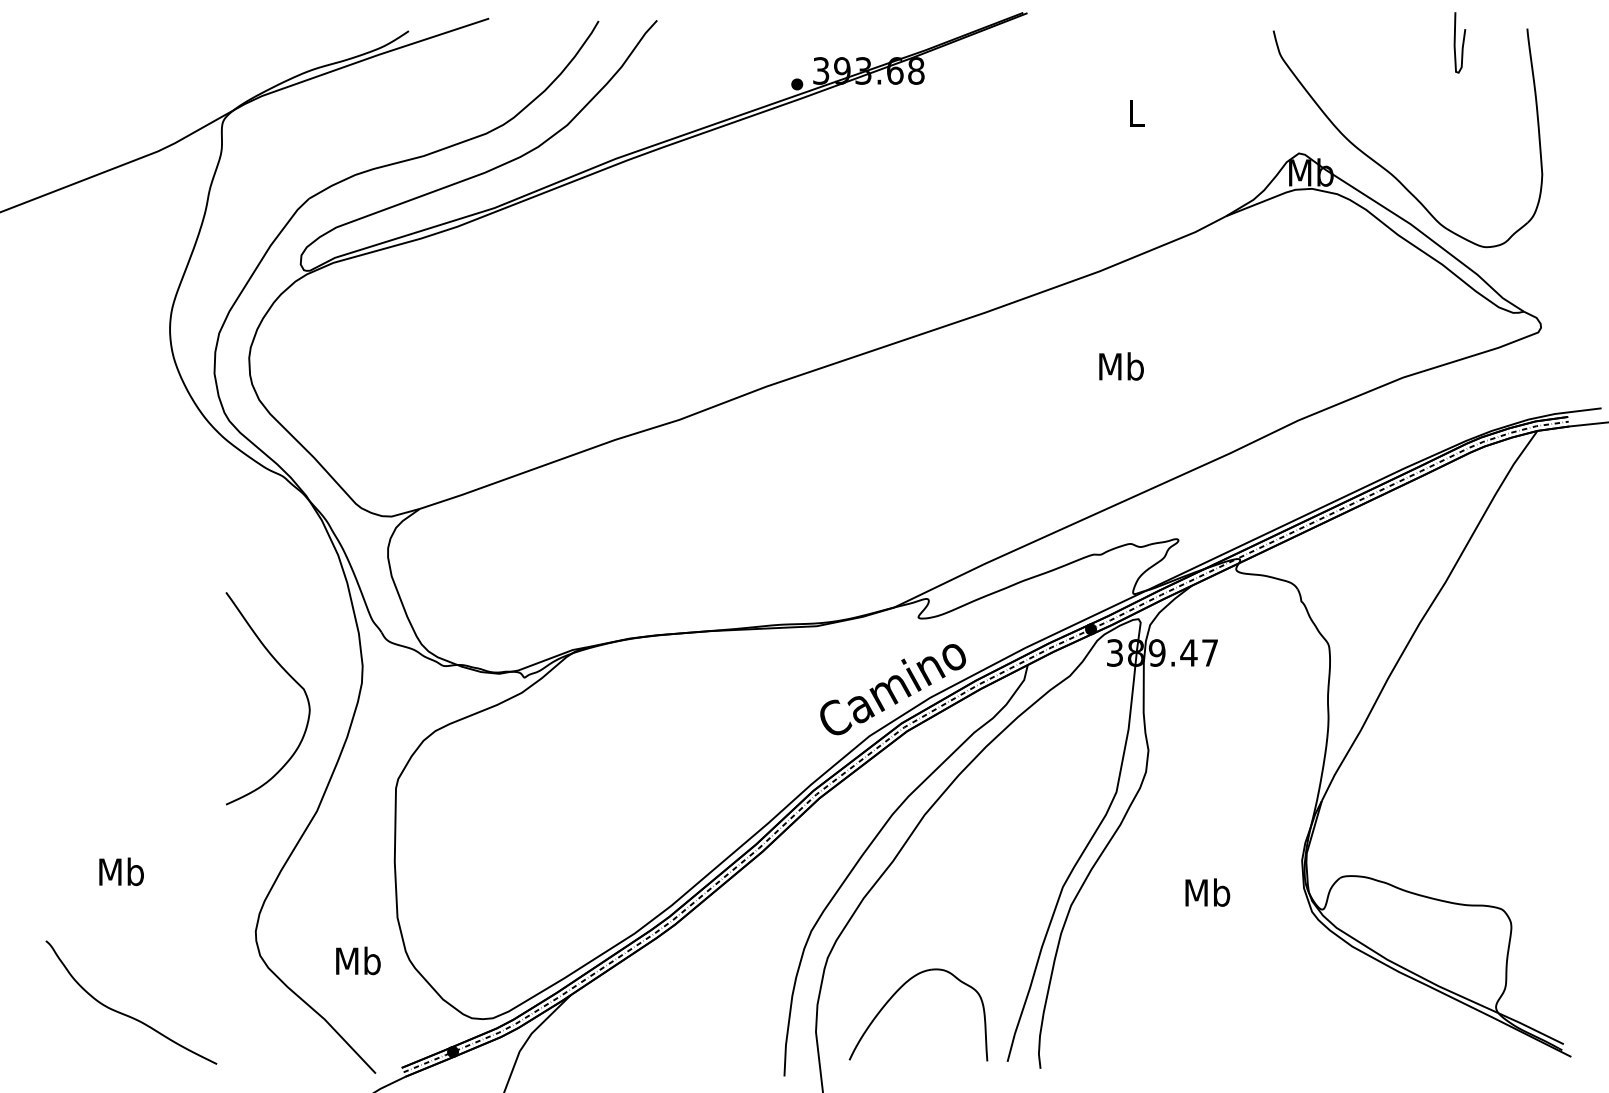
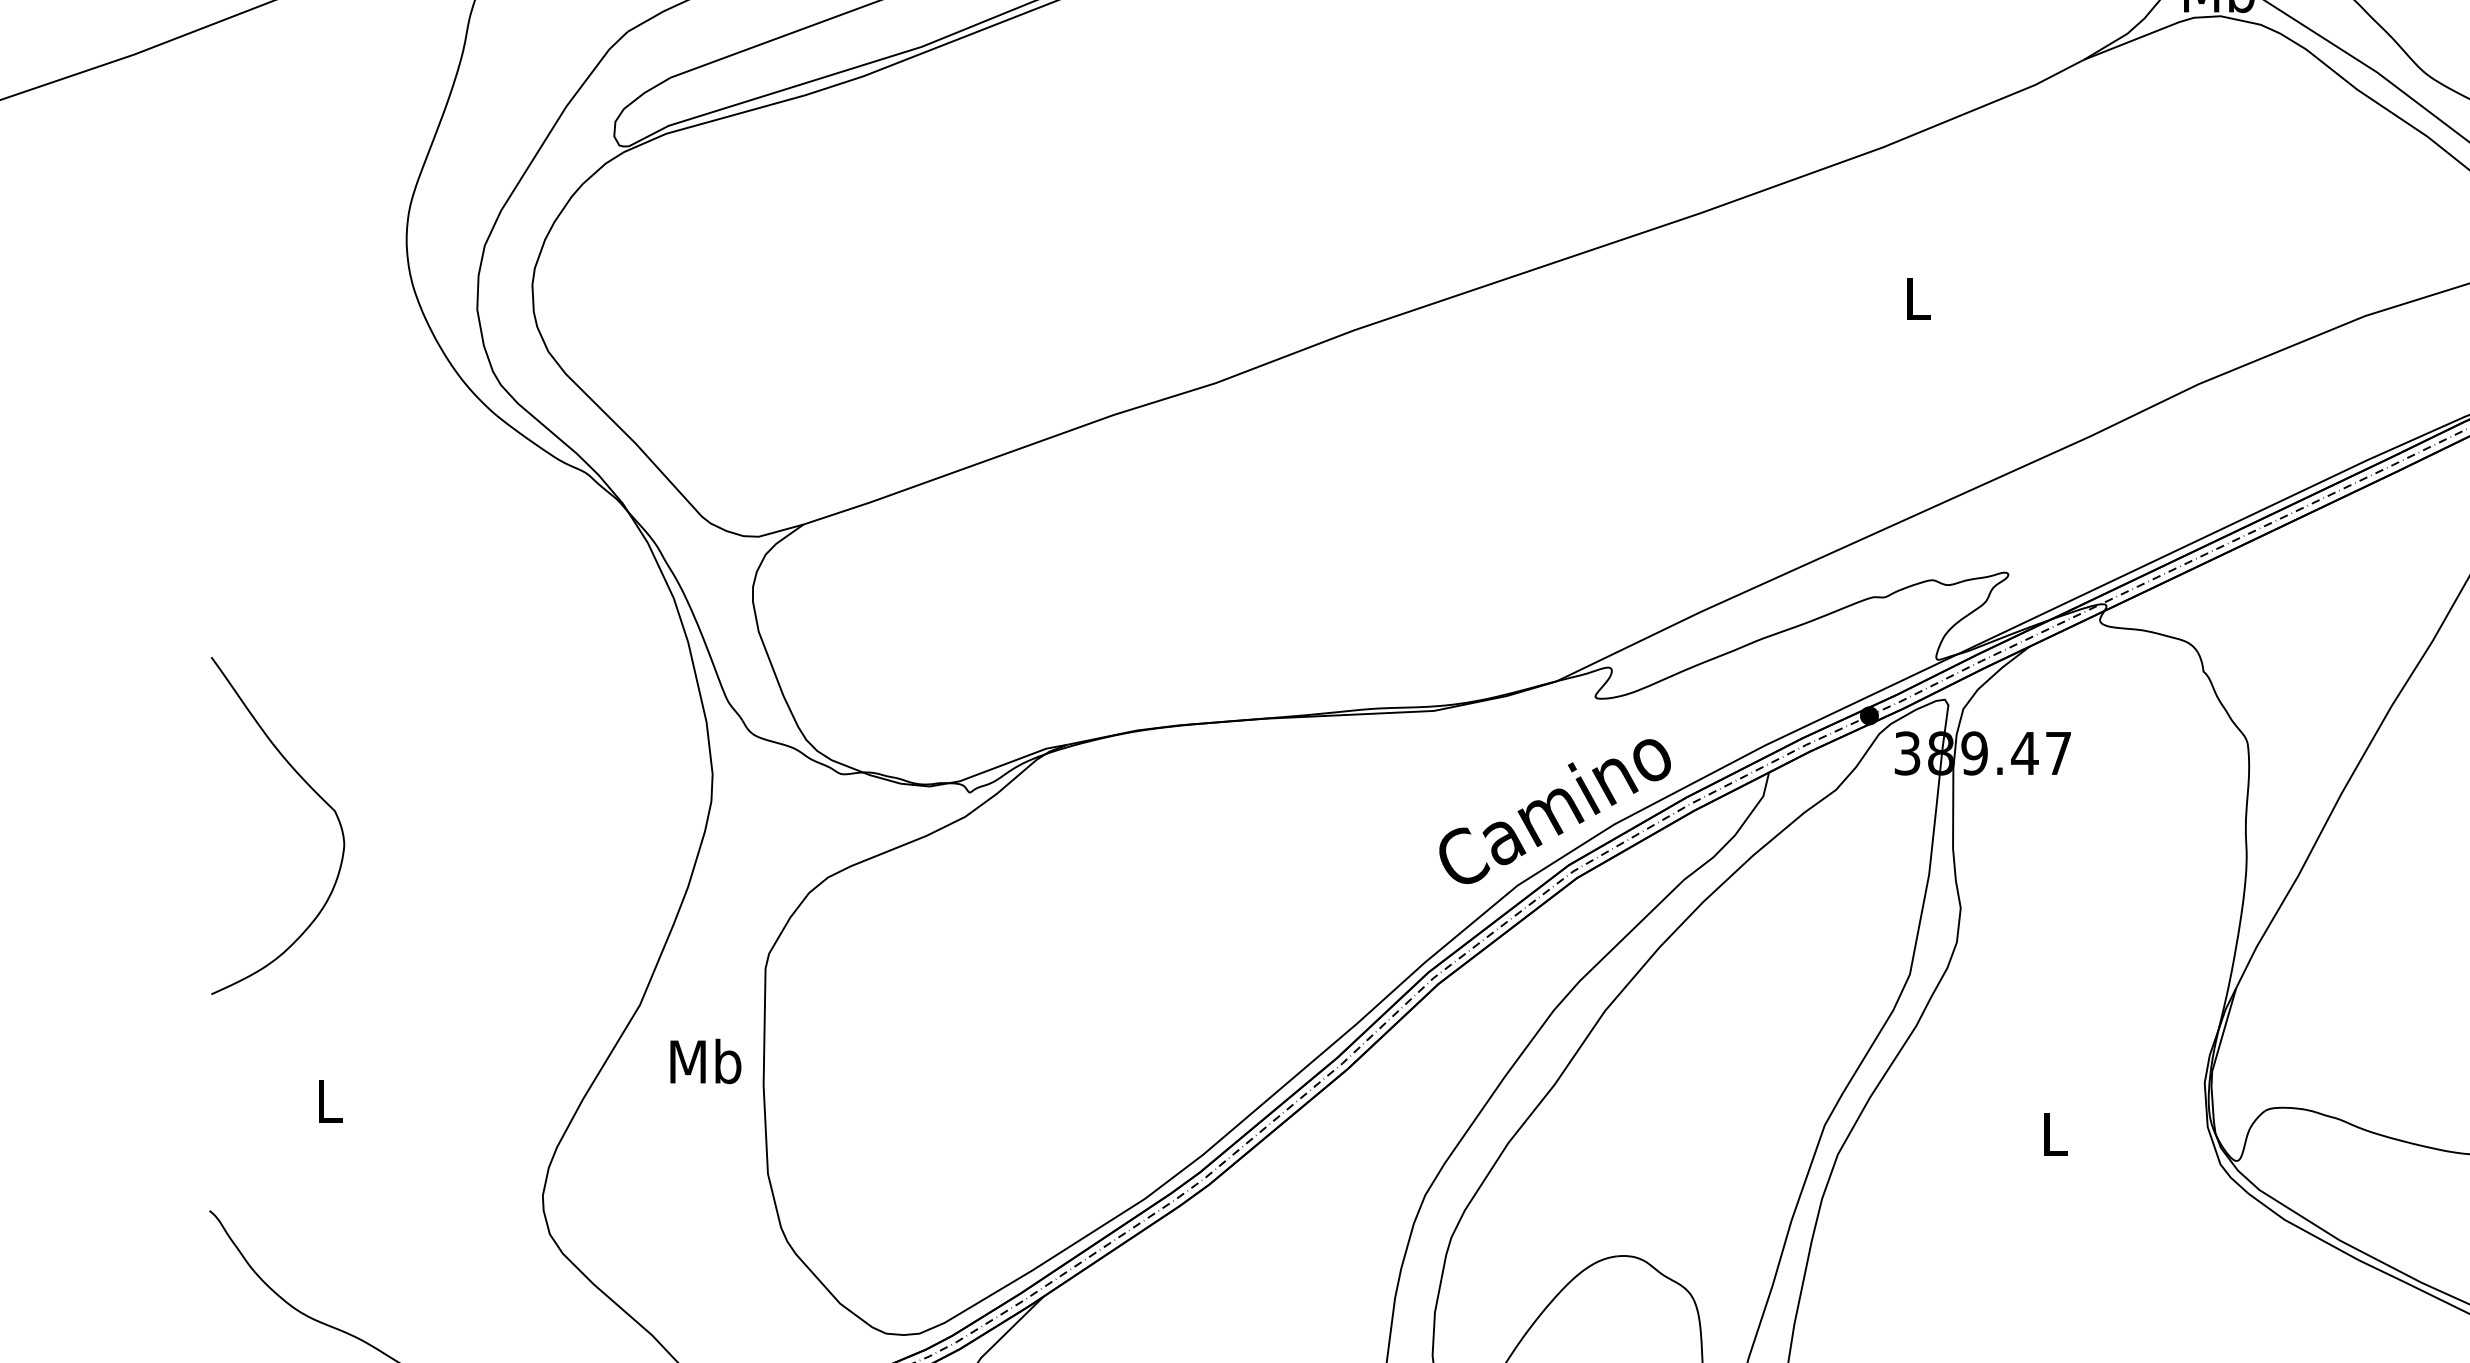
text: (1121, 366) -> (1917, 298), Mb -> L
curve: (289, 676) -> (312, 790), moved
text: (121, 871) -> (329, 1100), Mb -> L
text: (1207, 892) -> (2054, 1133), Mb -> L
text: (358, 960) -> (705, 1060), moved

